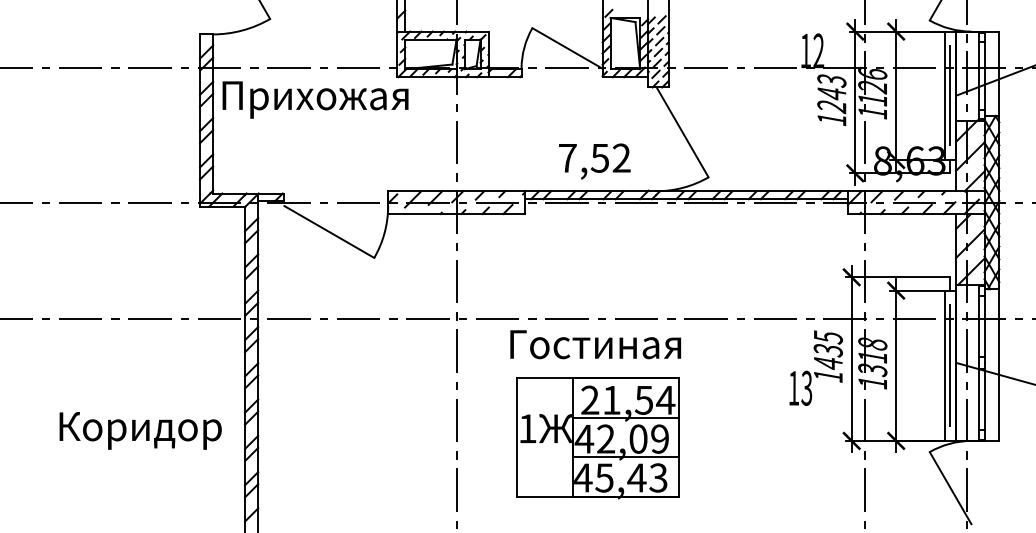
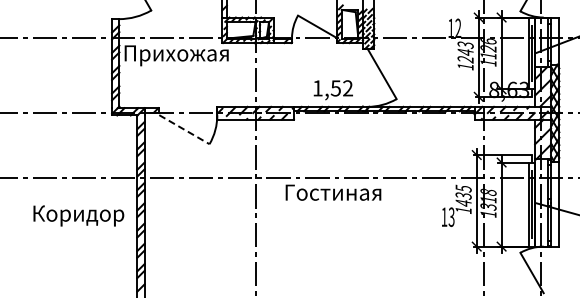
text: (567, 158) -> (317, 88), 7,52 -> 1,52
line: (329, 231) -> (184, 129), solid -> dashed
text: (140, 430) -> (78, 215), moved
part: (597, 437) -> (334, 244), removed

